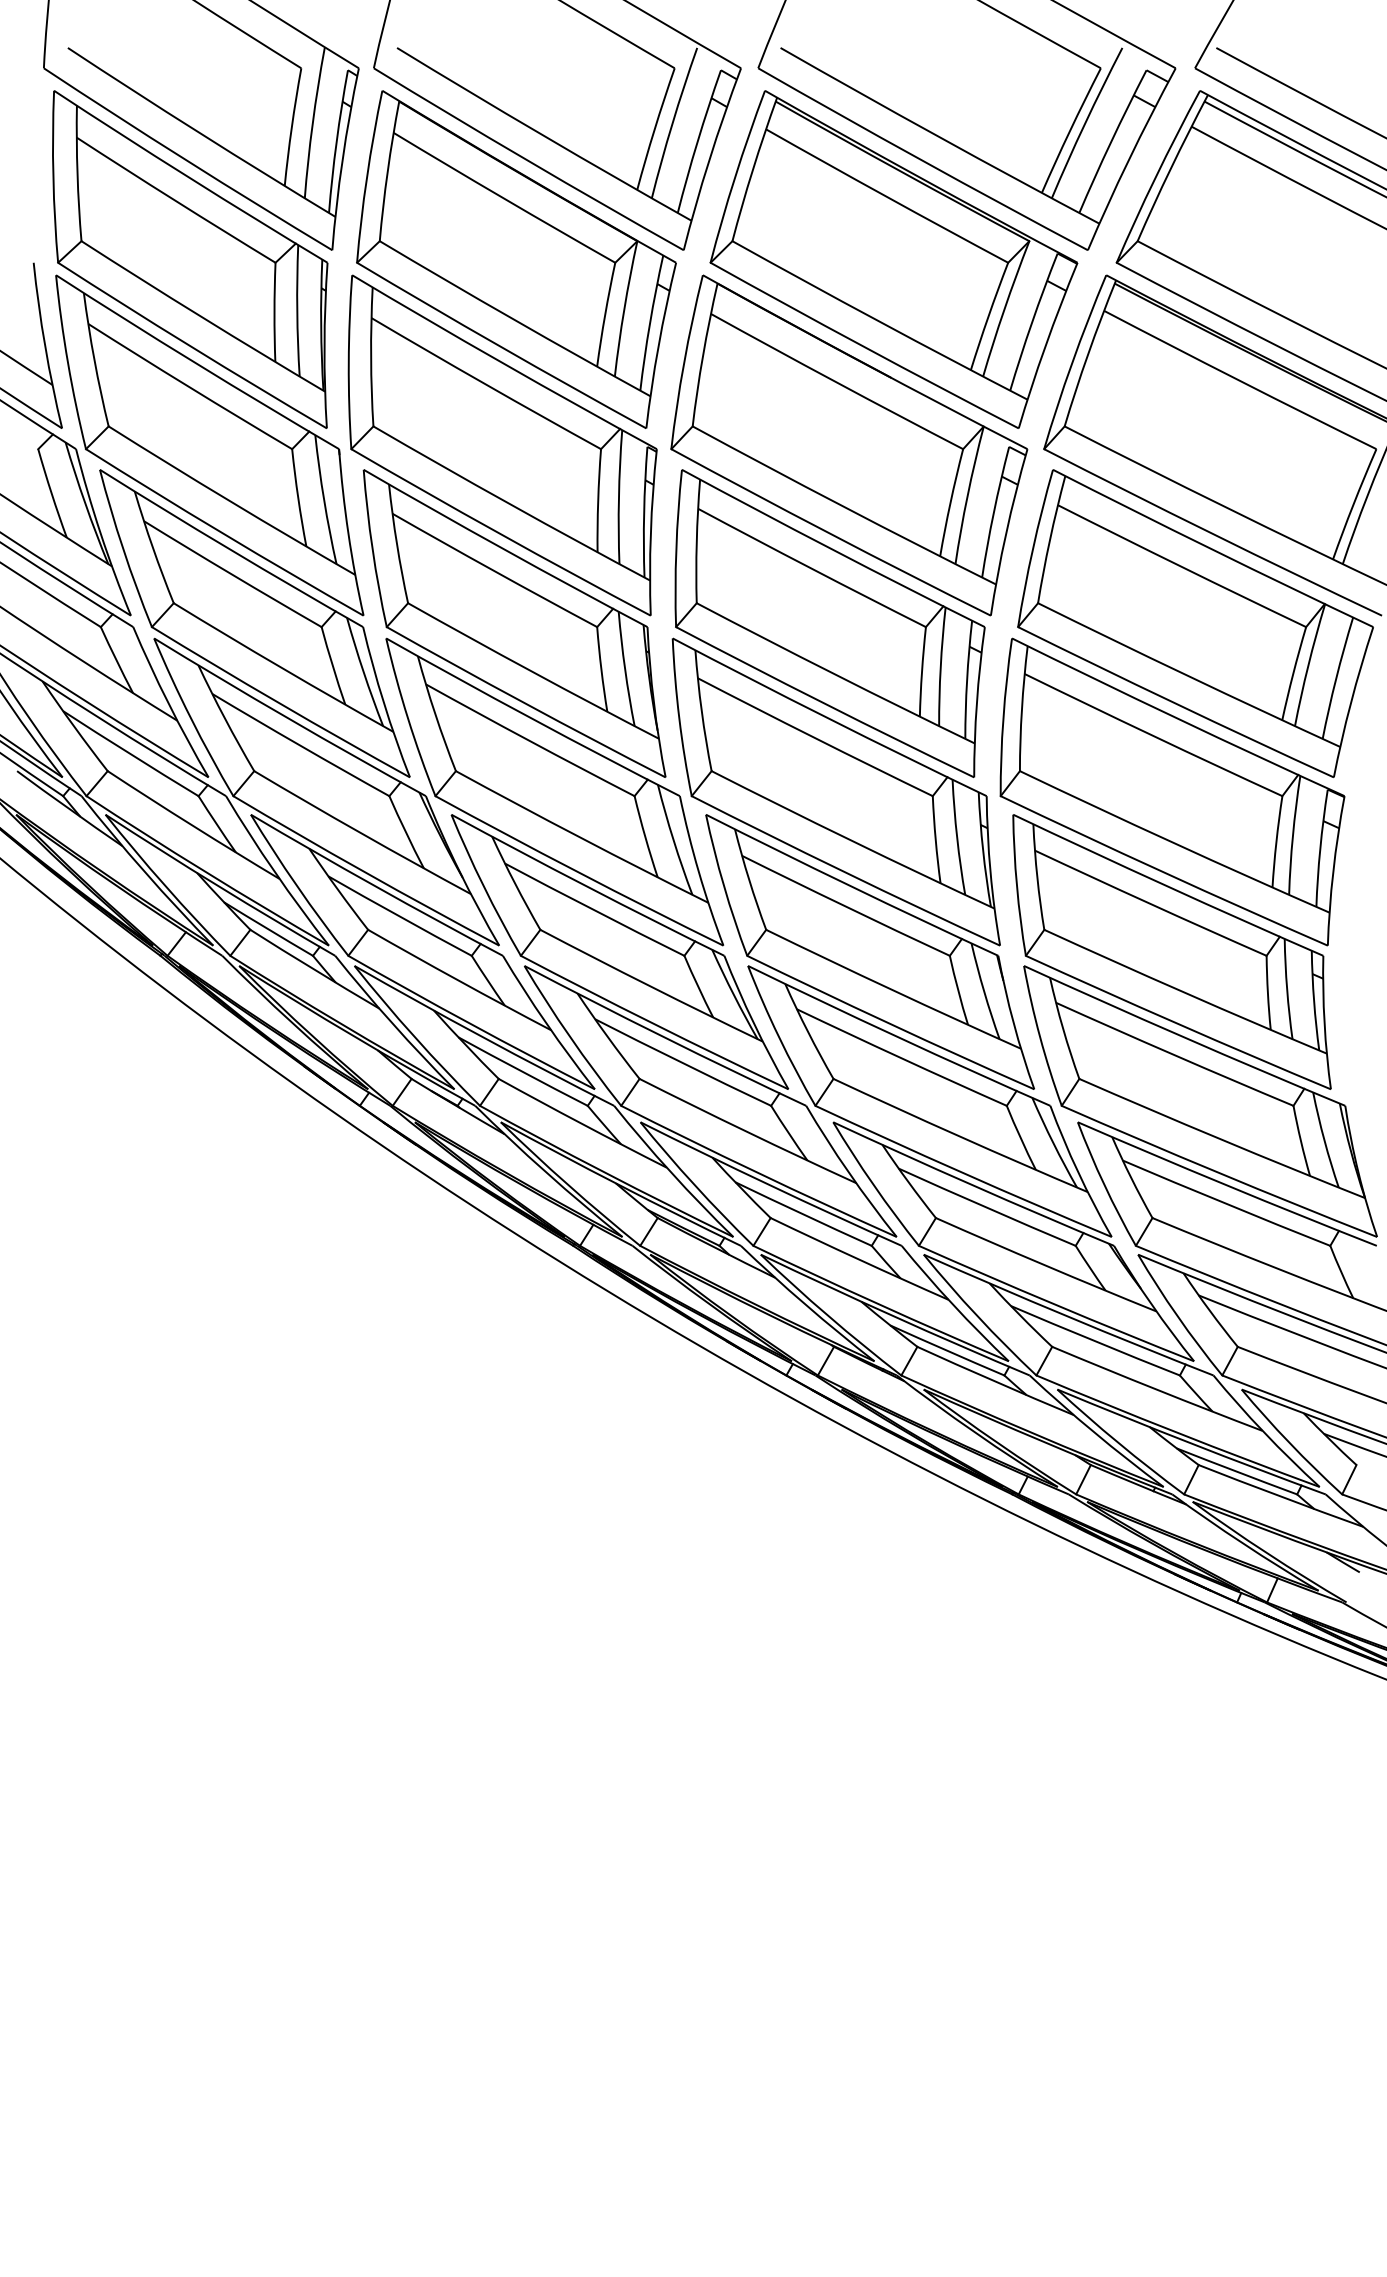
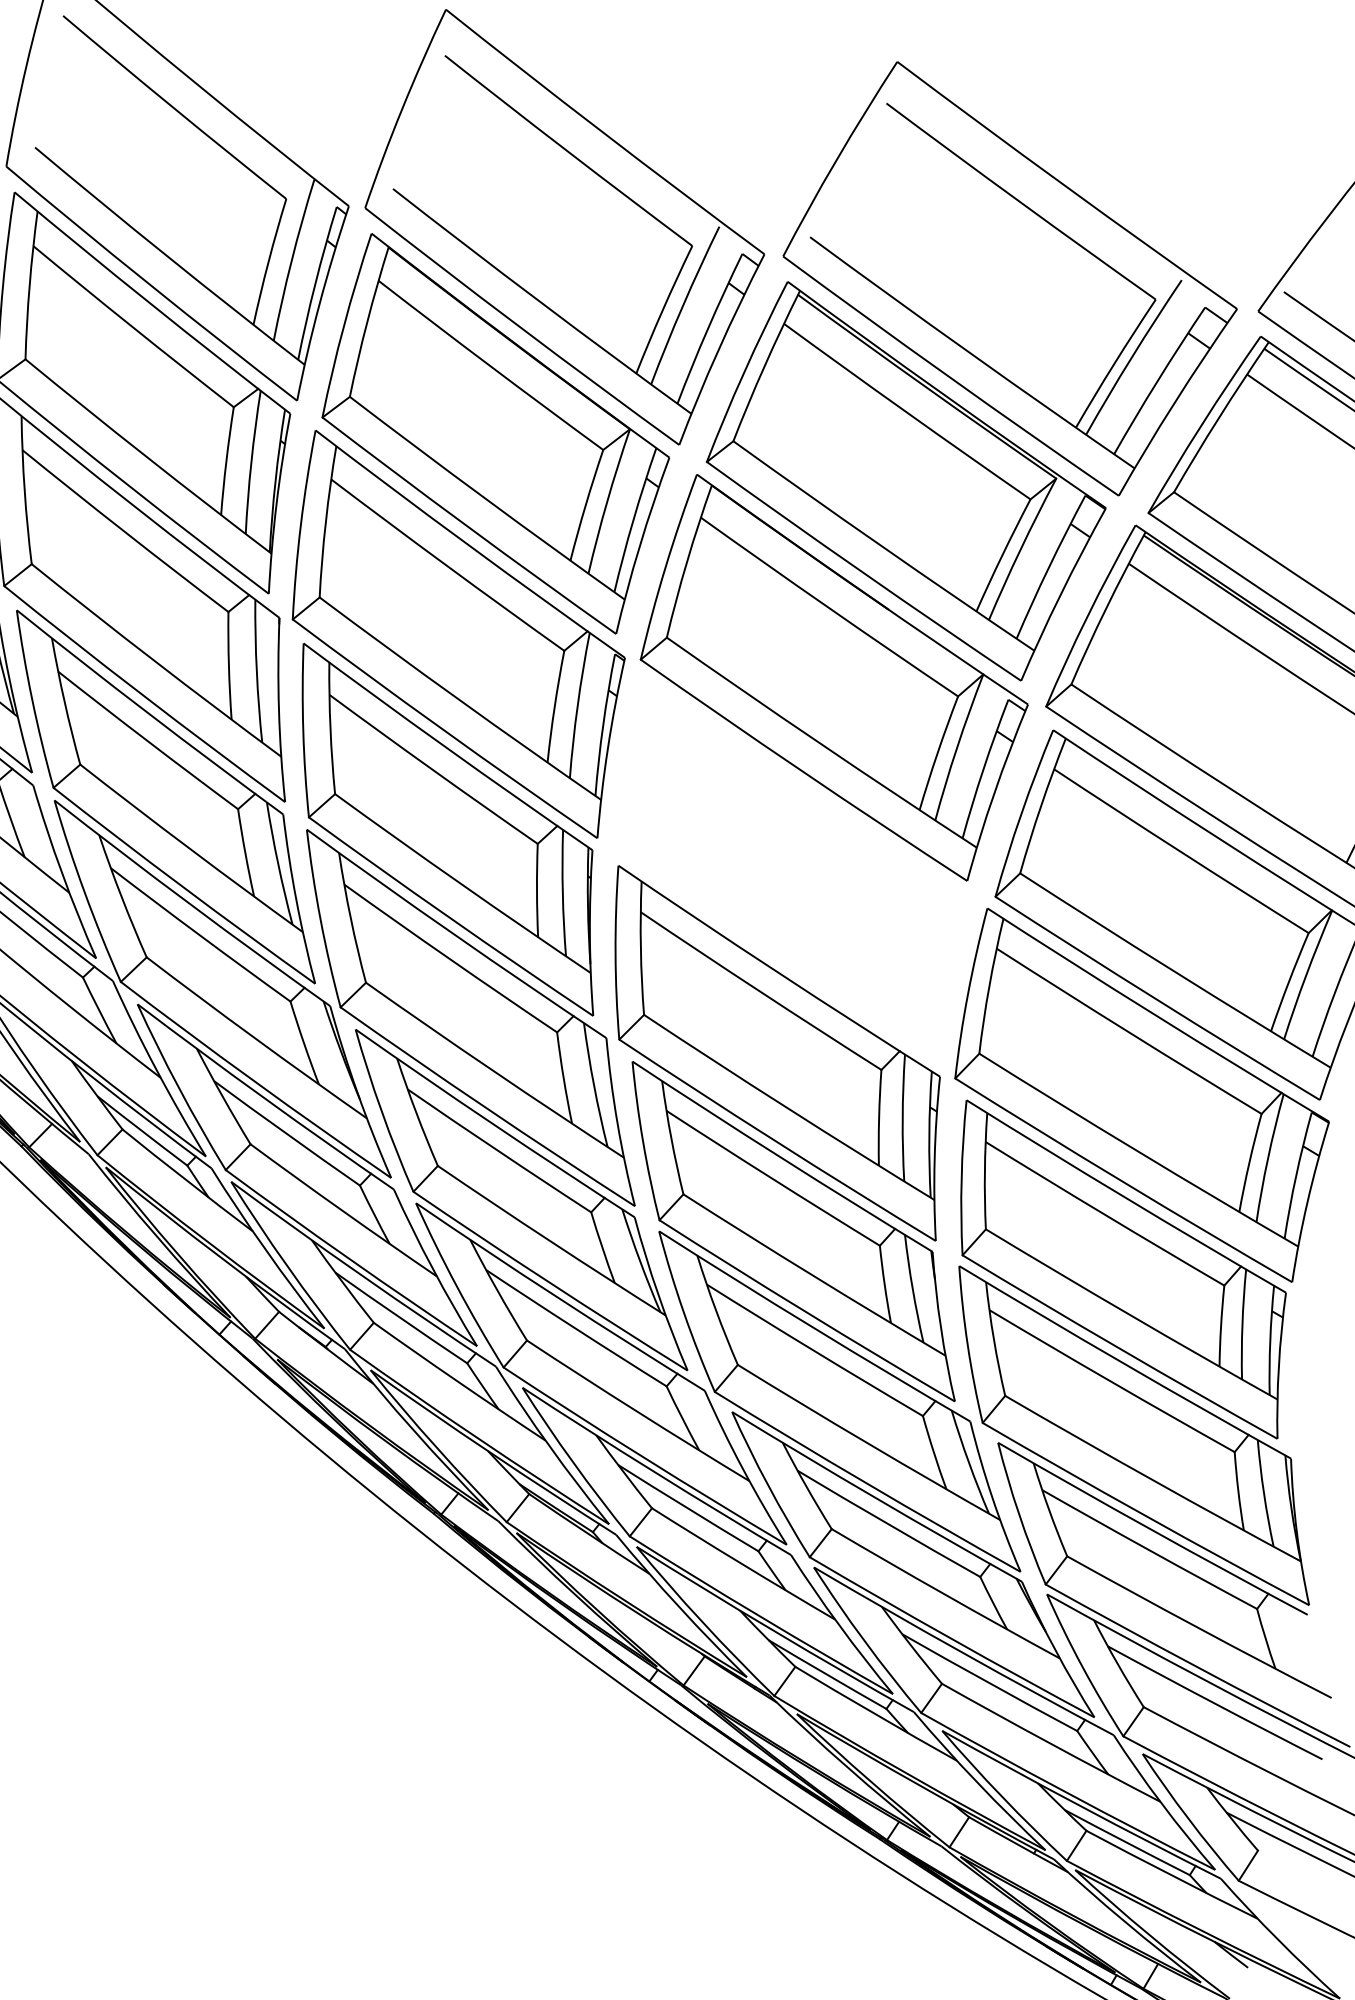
part: (829, 623) -> (790, 869), removed

